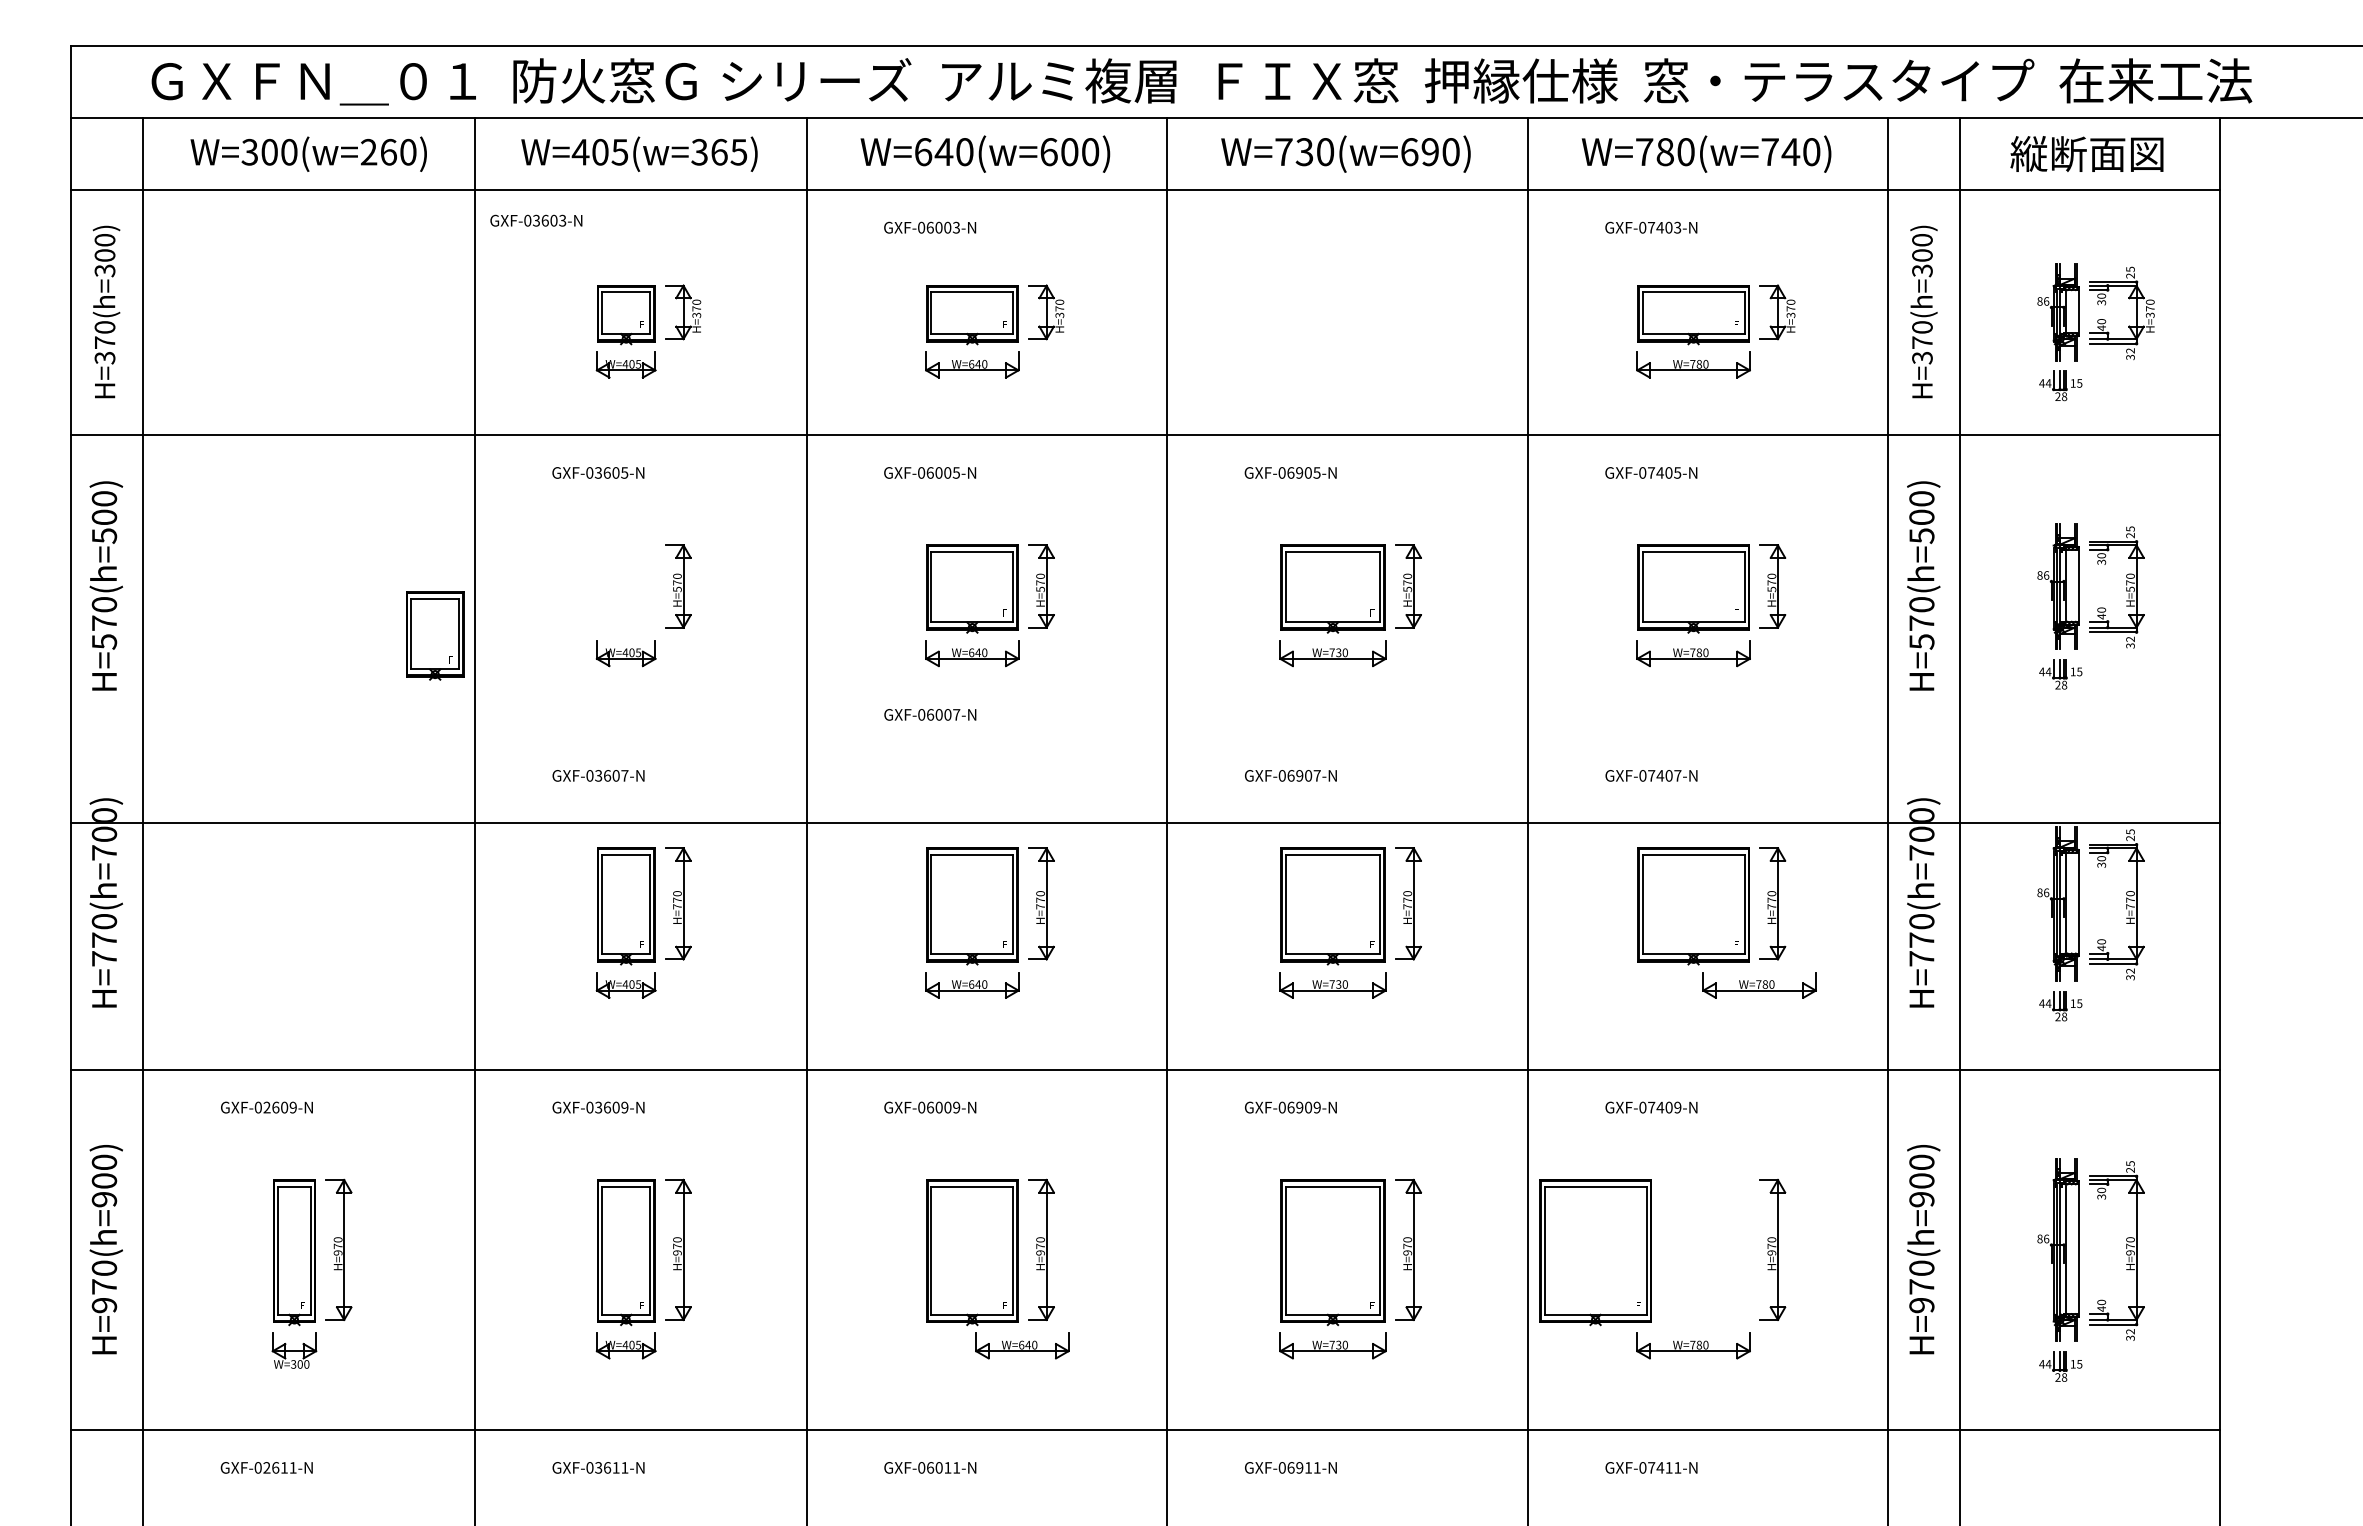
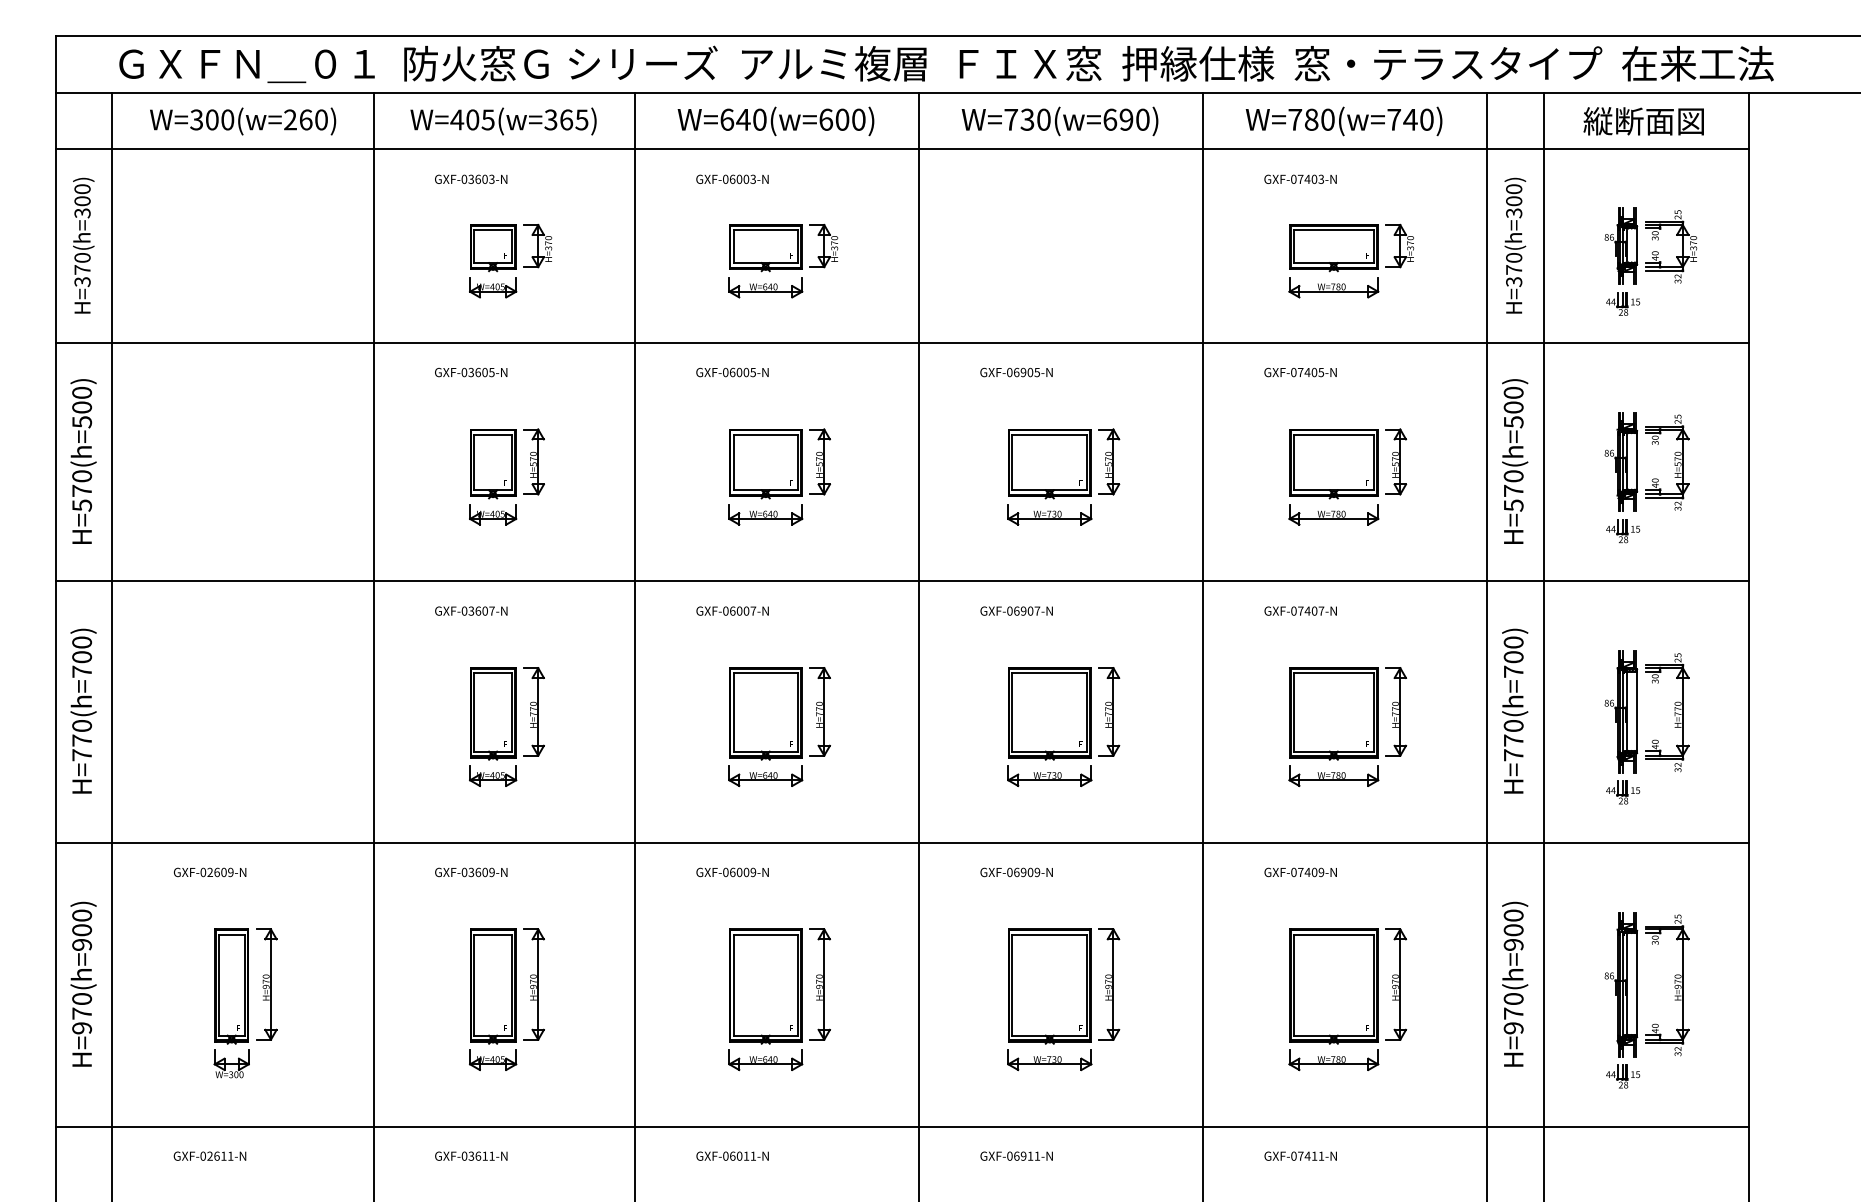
text: (536, 220) -> (471, 179), moved
part: (435, 635) -> (493, 463), moved
text: (930, 714) -> (732, 610), moved
line: (1145, 822) -> (902, 580), moved
part: (1759, 985) -> (1333, 776), moved
part: (1595, 1252) -> (1333, 986), moved
part: (1022, 1345) -> (765, 1059), moved

